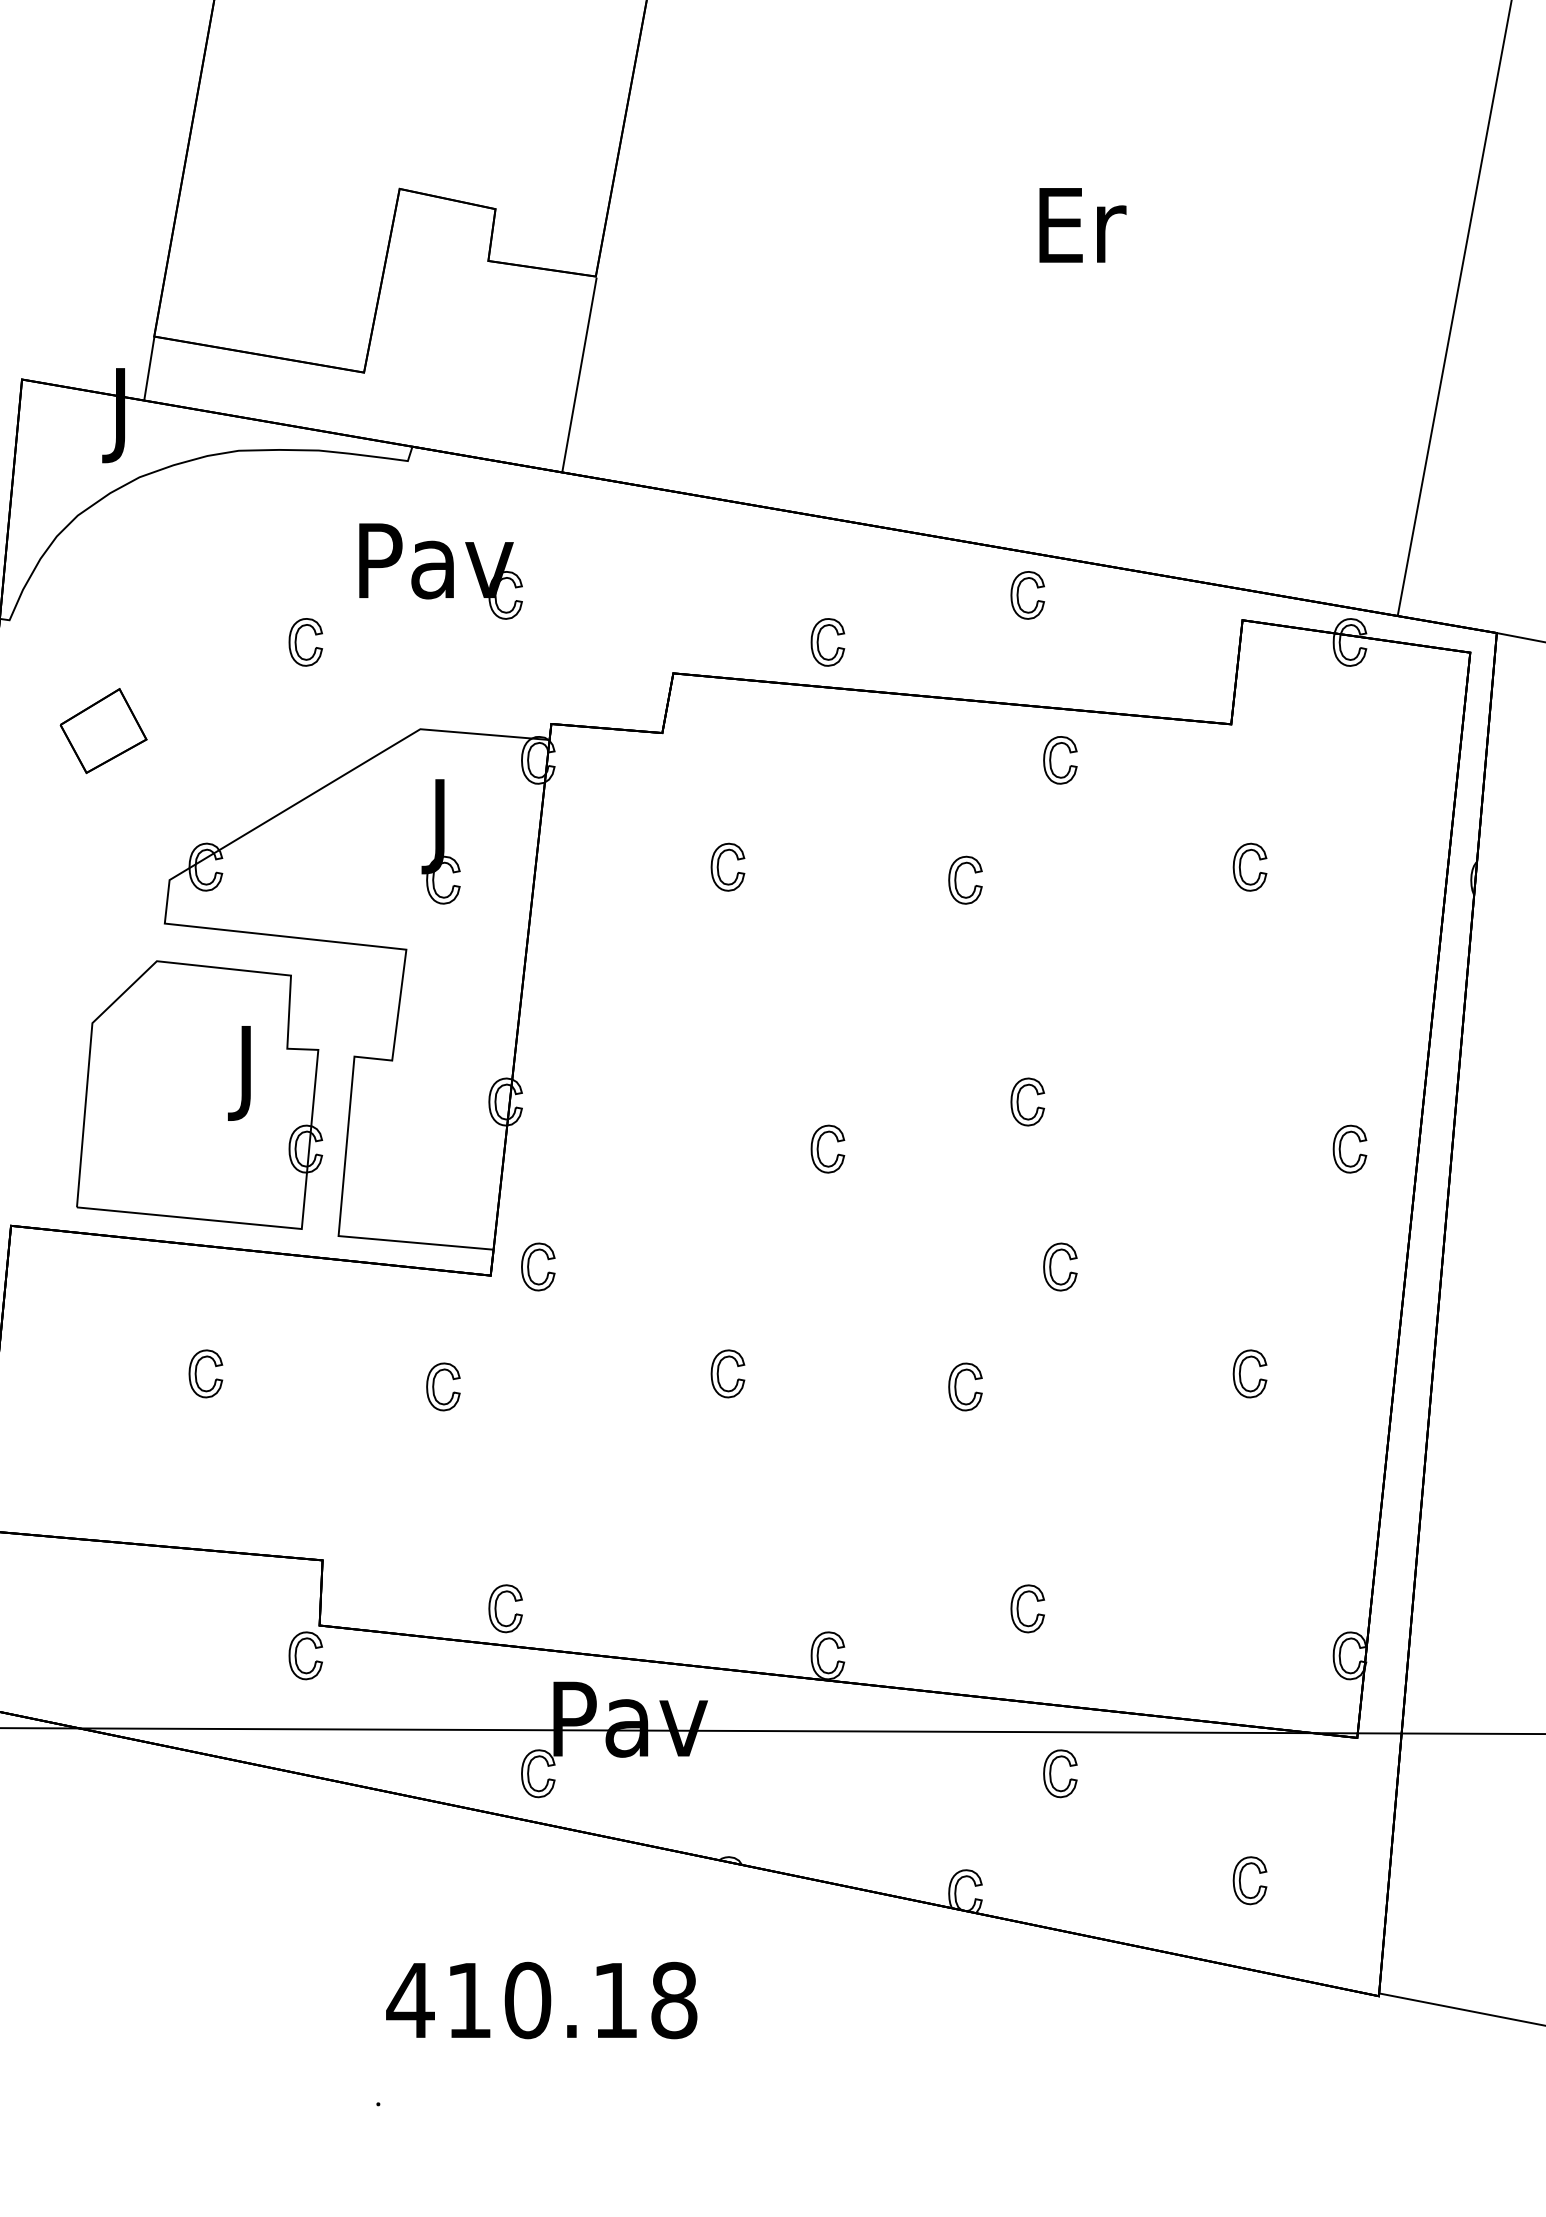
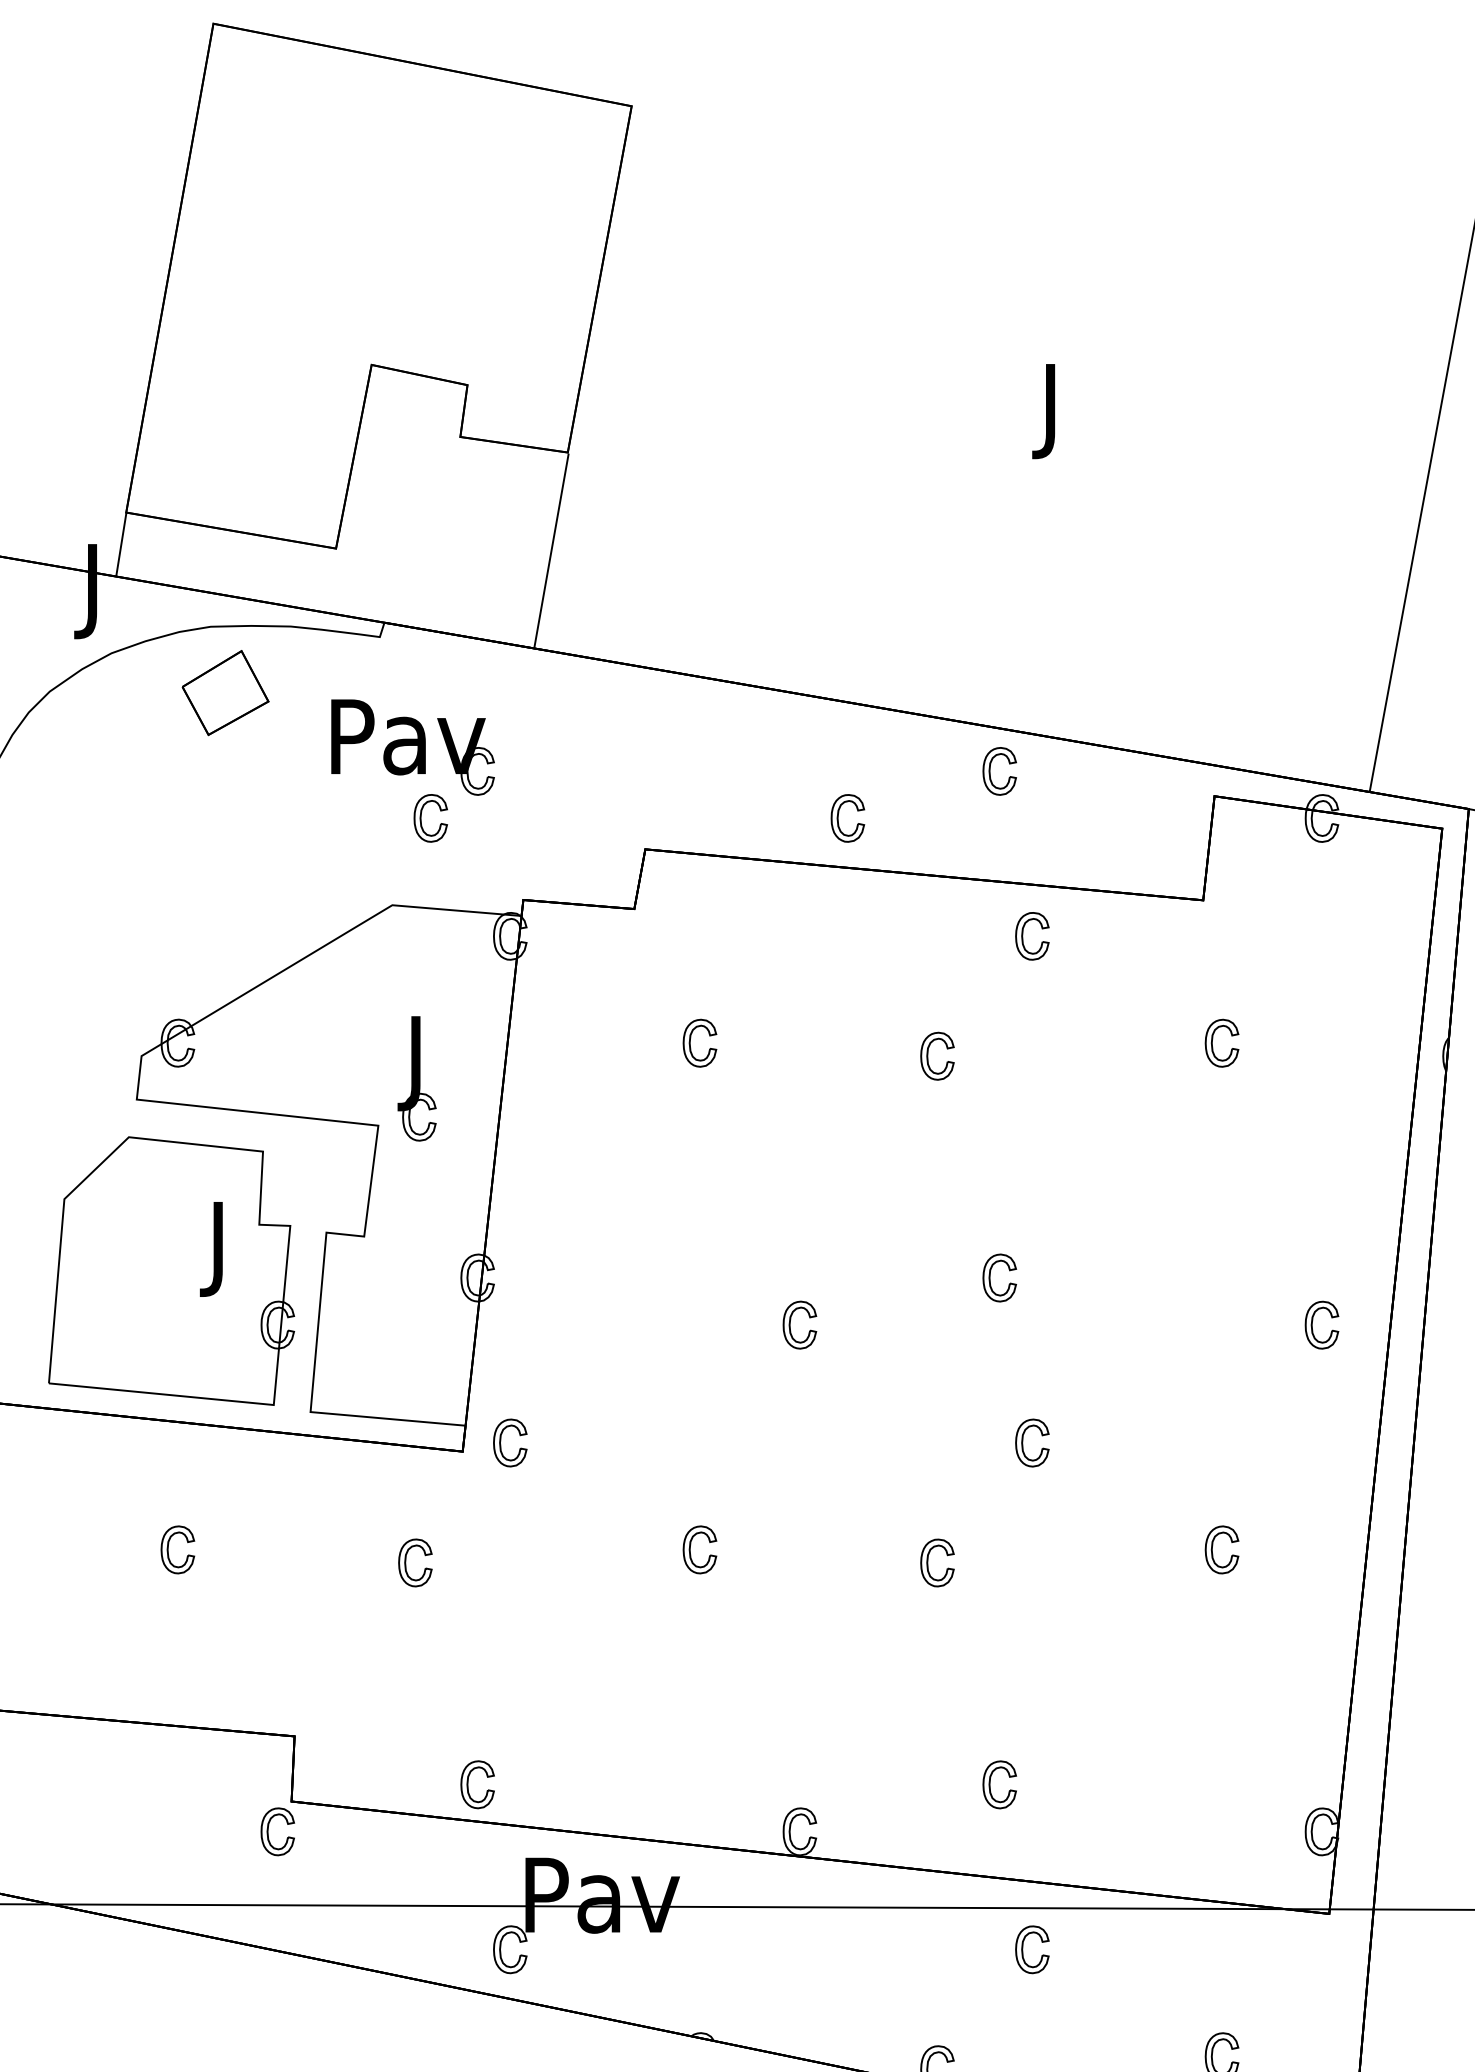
text: (1082, 235) -> (1054, 411), Er -> J
part: (296, 642) -> (421, 818), moved
part: (818, 642) -> (838, 818), moved
part: (103, 731) -> (225, 693), moved
part: (440, 841) -> (416, 1078), moved

